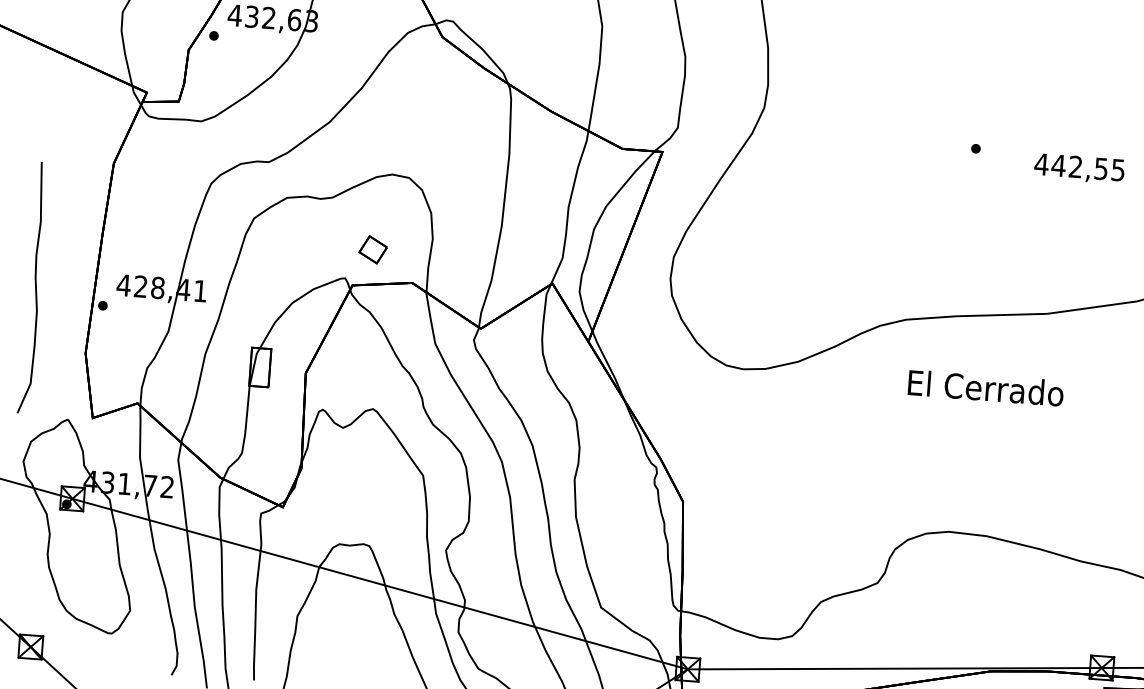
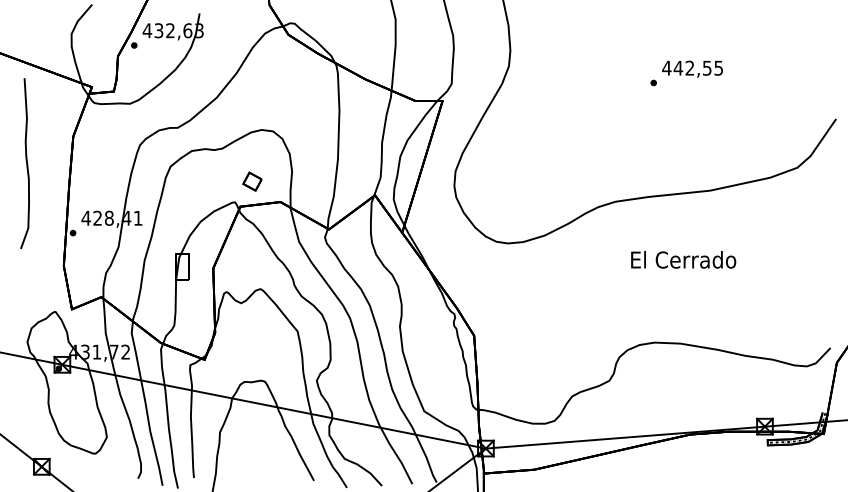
text: (1079, 167) -> (692, 68), moved
curve: (35, 287) -> (26, 163), moved
text: (985, 387) -> (683, 259), moved

